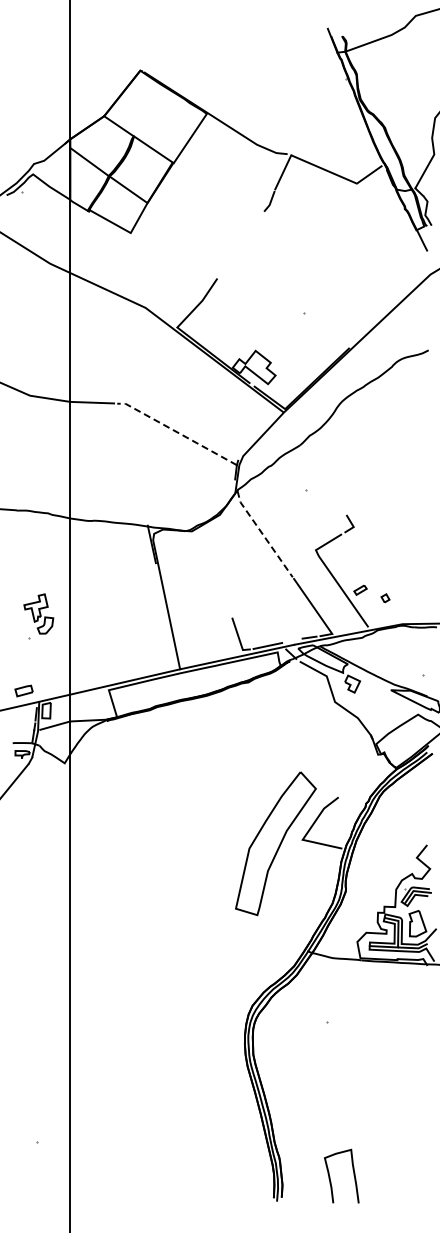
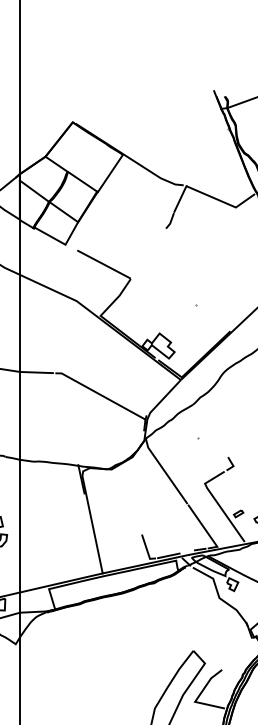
line: (181, 259) -> (103, 264), added
line: (176, 432) -> (99, 395), dashed -> solid
line: (263, 534) -> (165, 471), dashed -> solid

